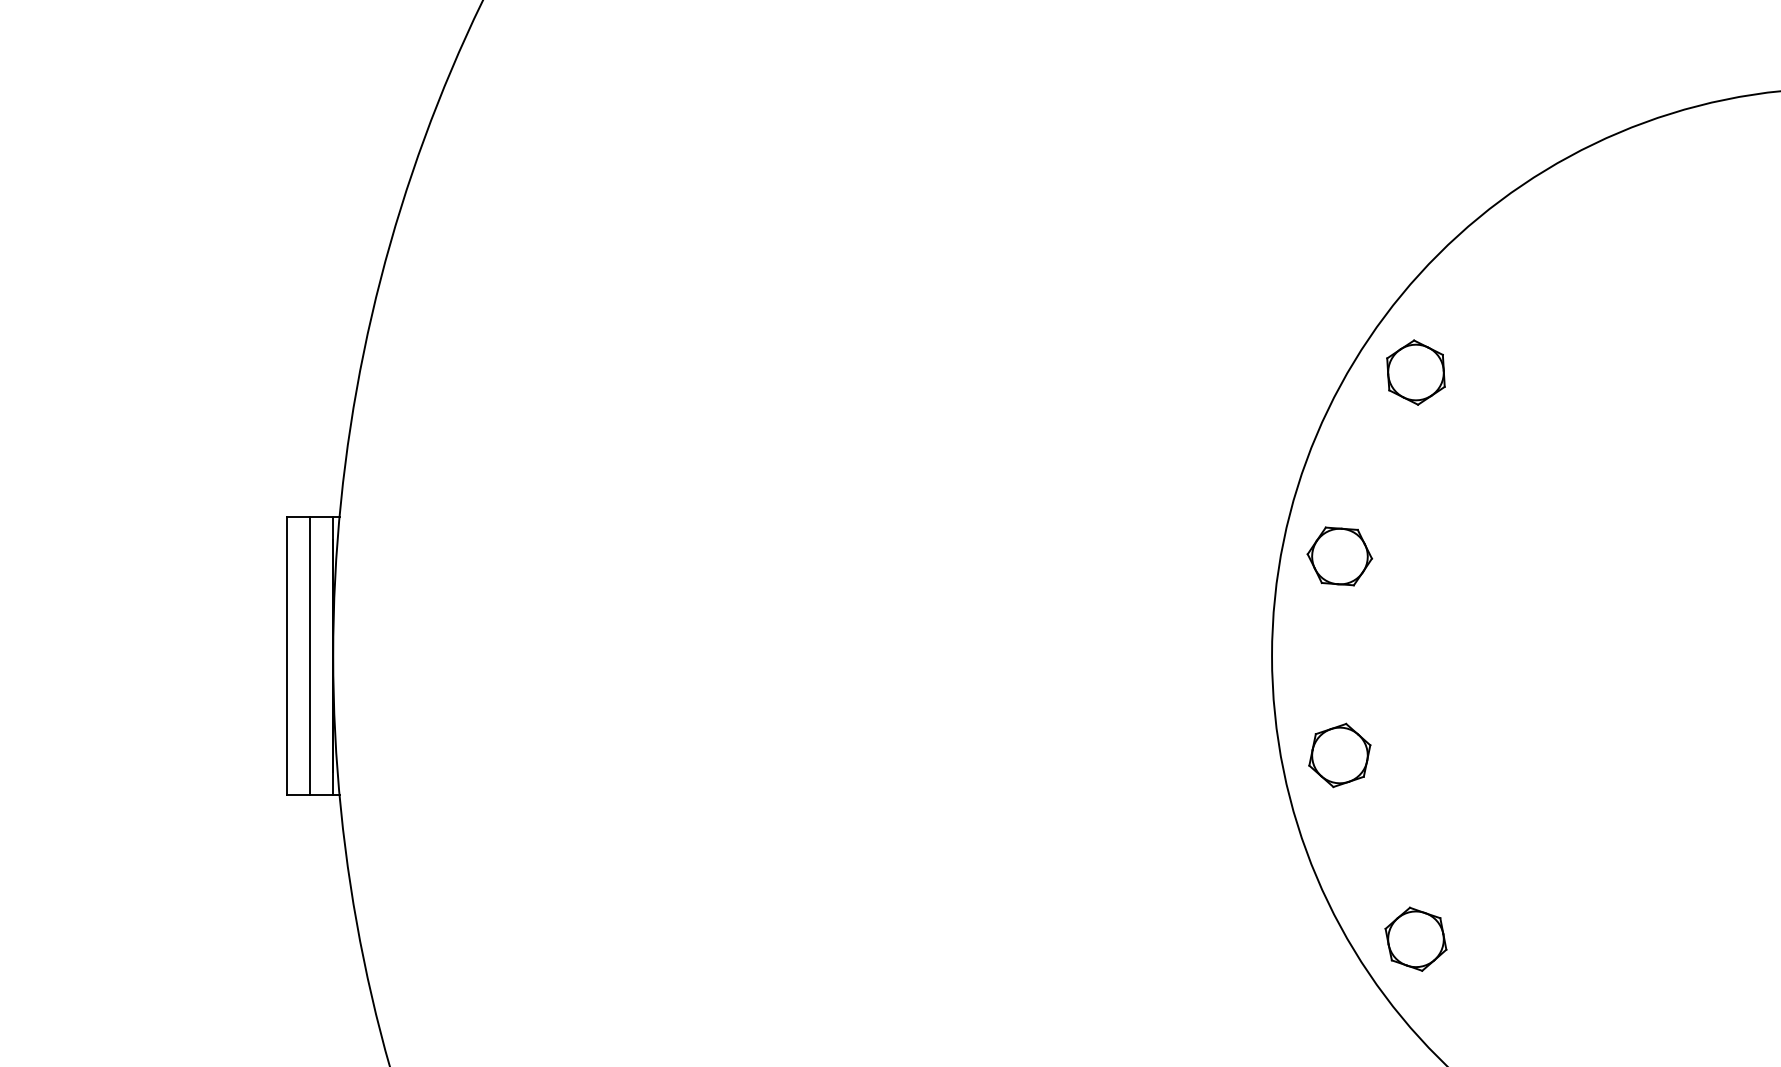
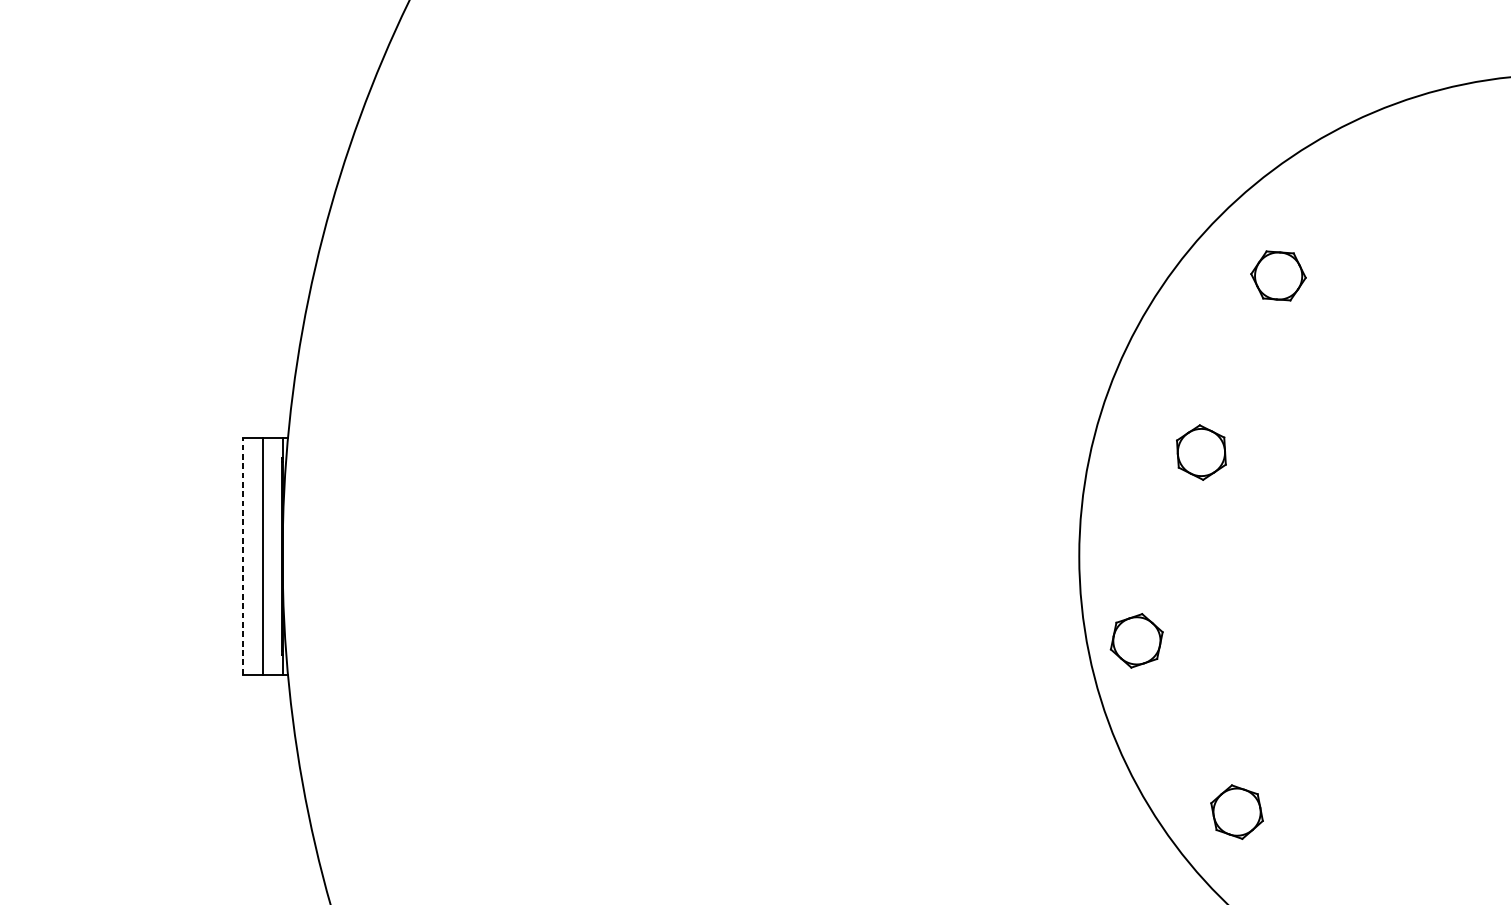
part: (1415, 372) -> (1201, 452), moved
part: (1339, 556) -> (1278, 275), moved
line: (286, 655) -> (242, 556), solid -> dashed
part: (1415, 938) -> (1236, 811), moved

